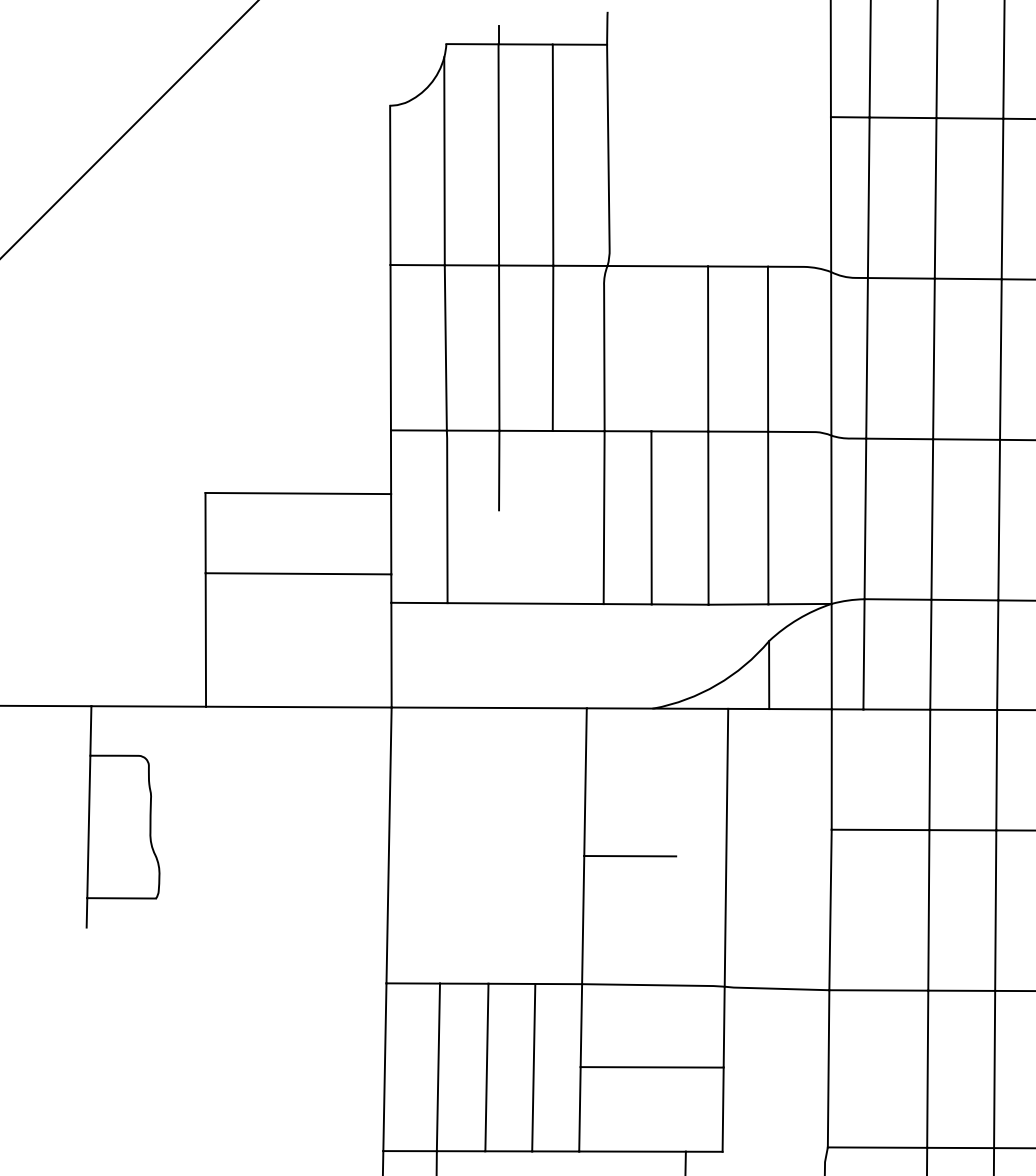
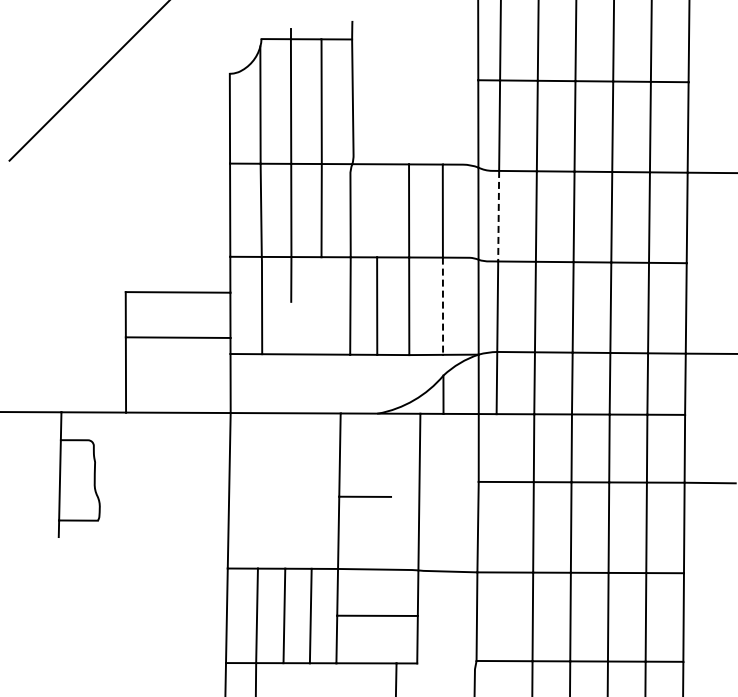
line: (866, 358) -> (498, 216), solid -> dashed
line: (767, 518) -> (442, 306), solid -> dashed

